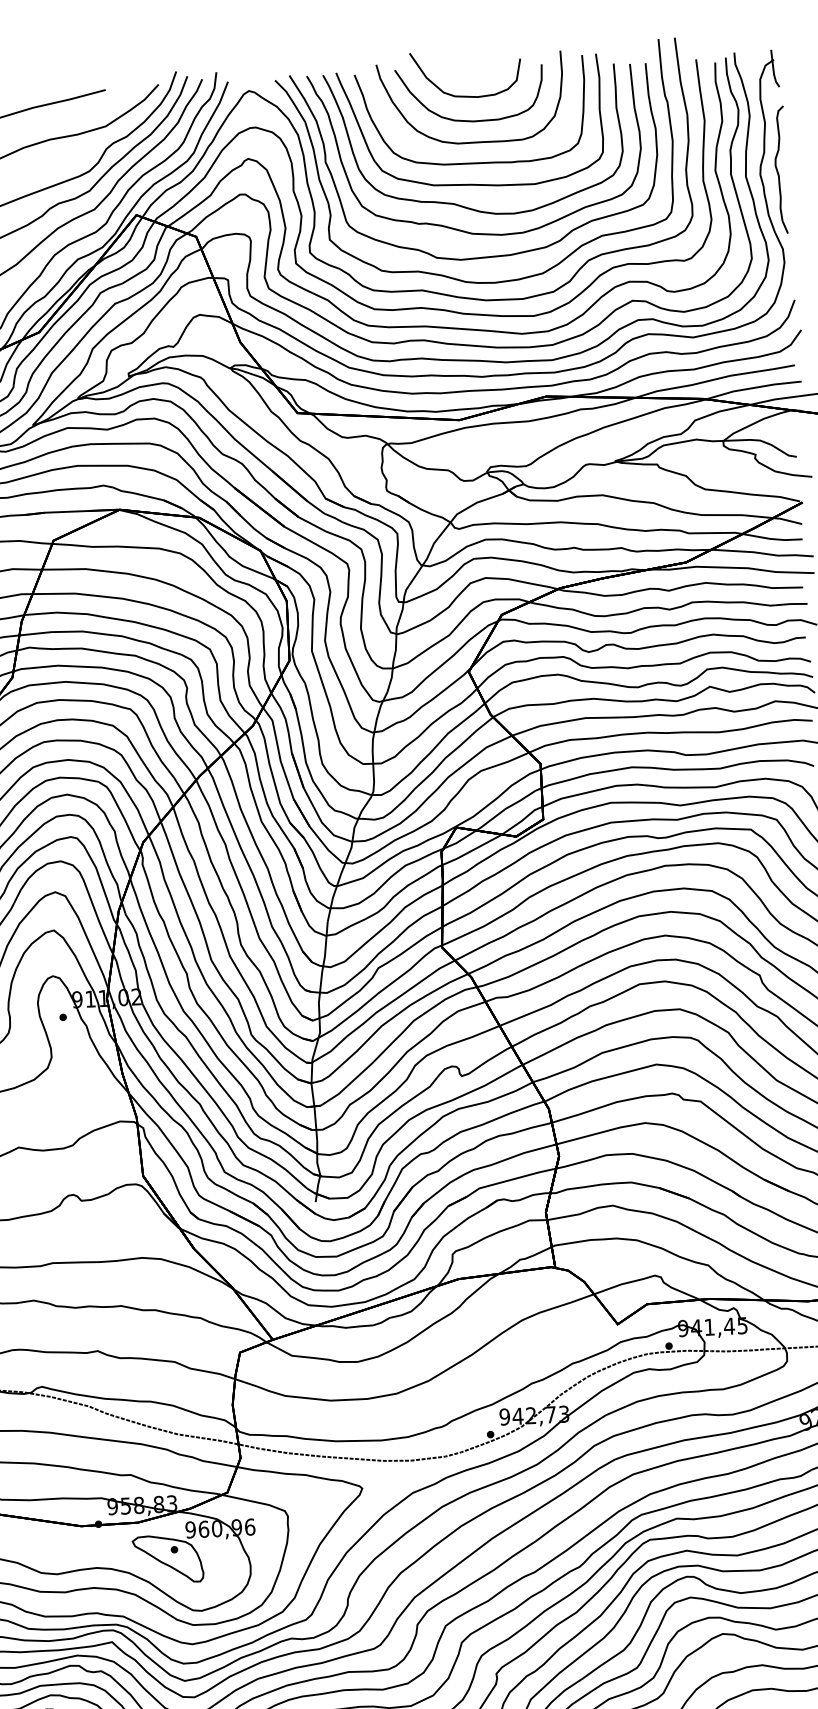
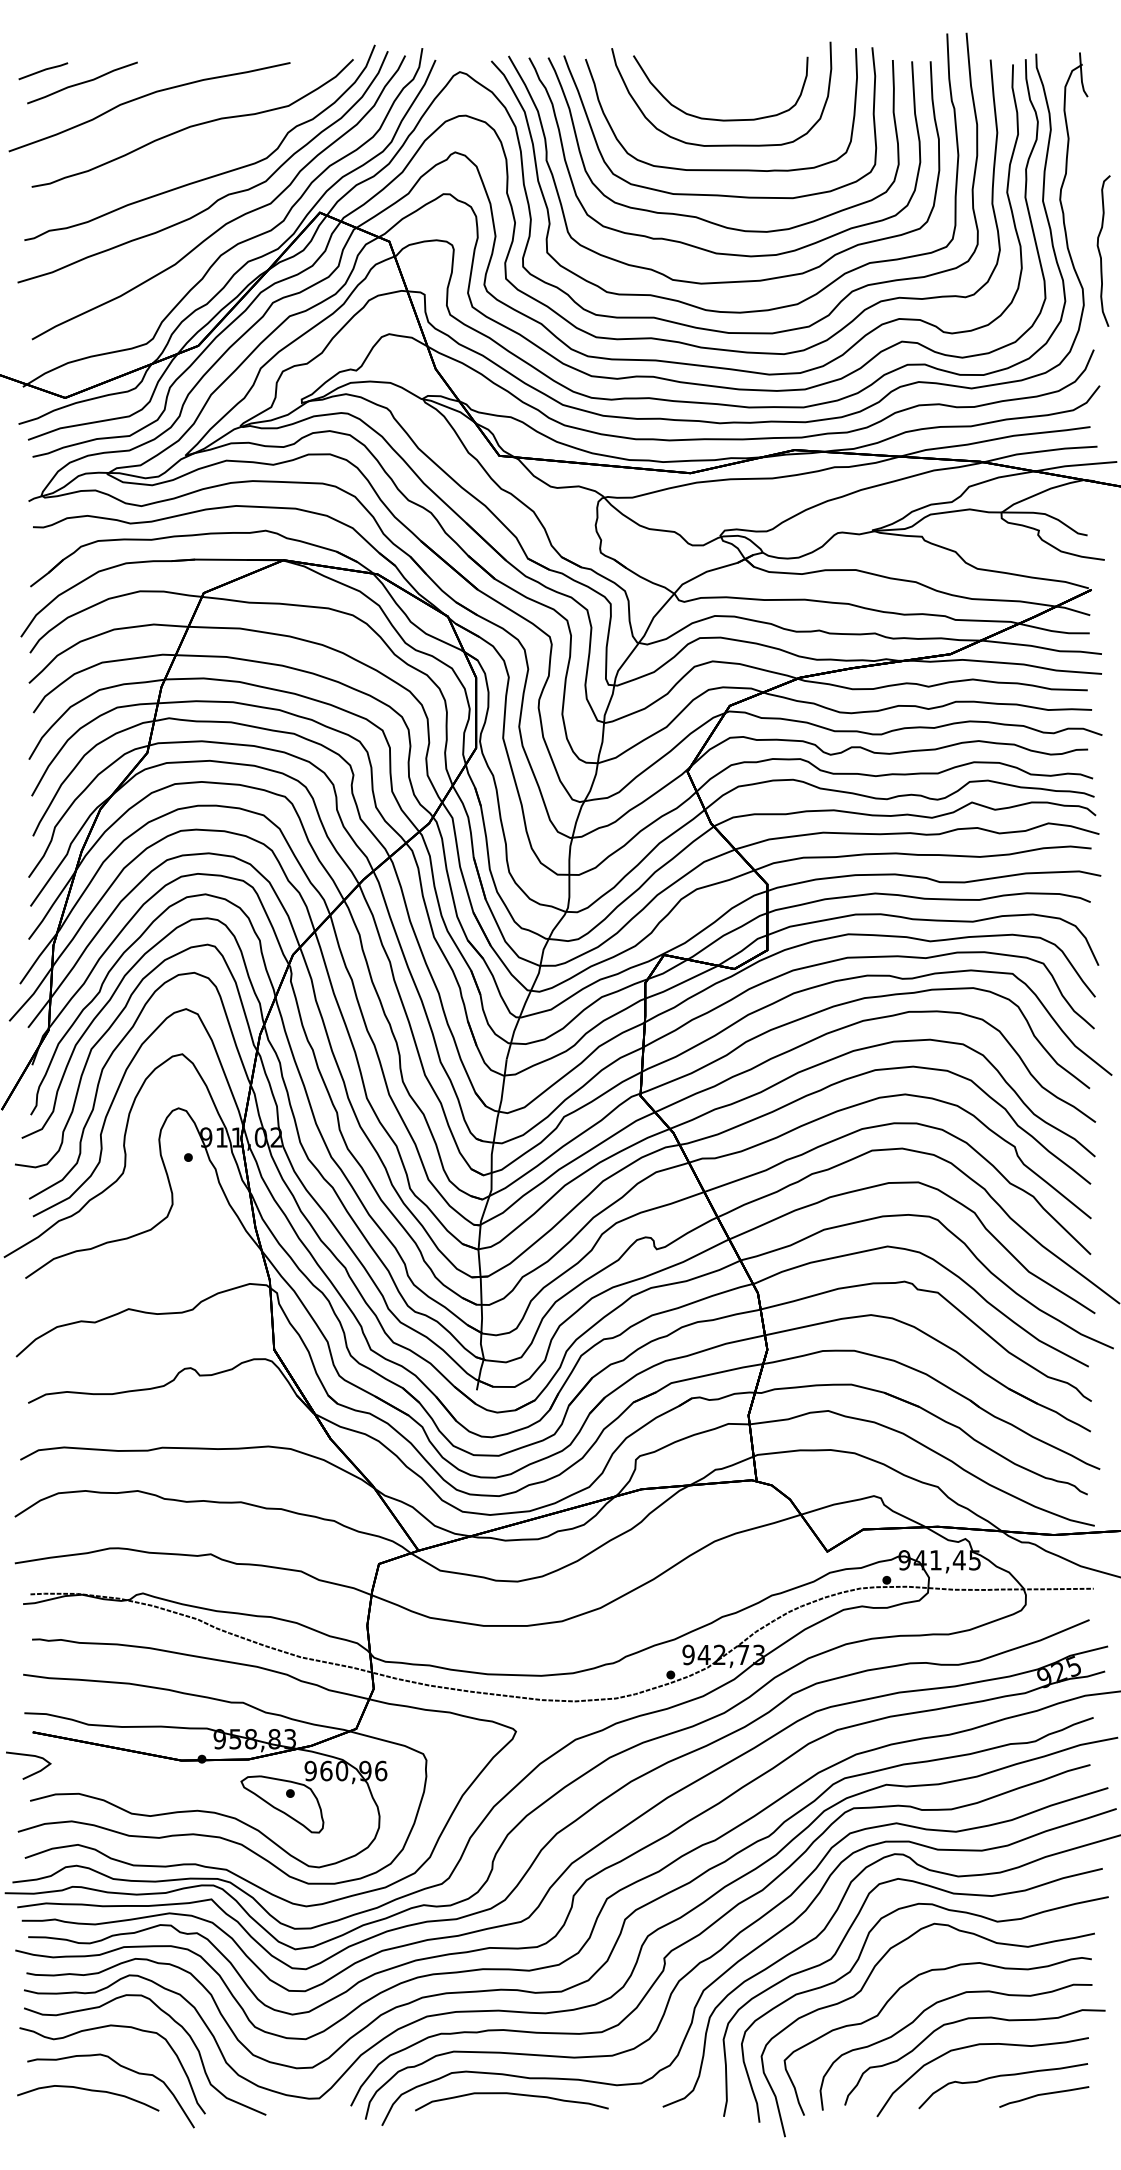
curve: (464, 95) -> (714, 89), removed
curve: (778, 170) -> (1100, 251), moved

